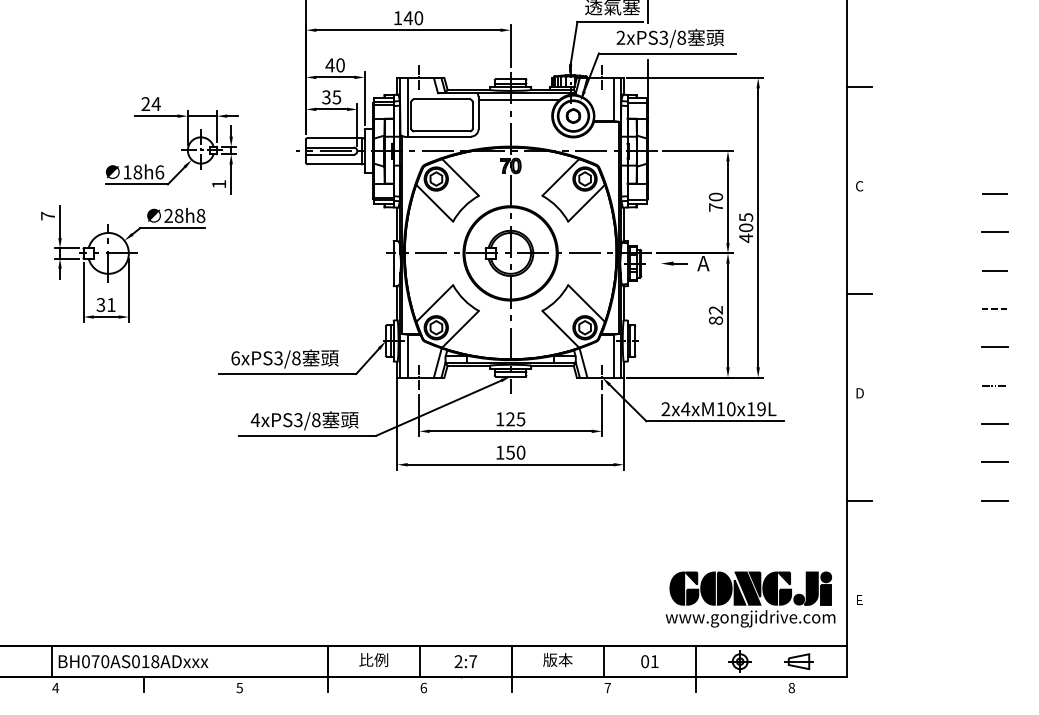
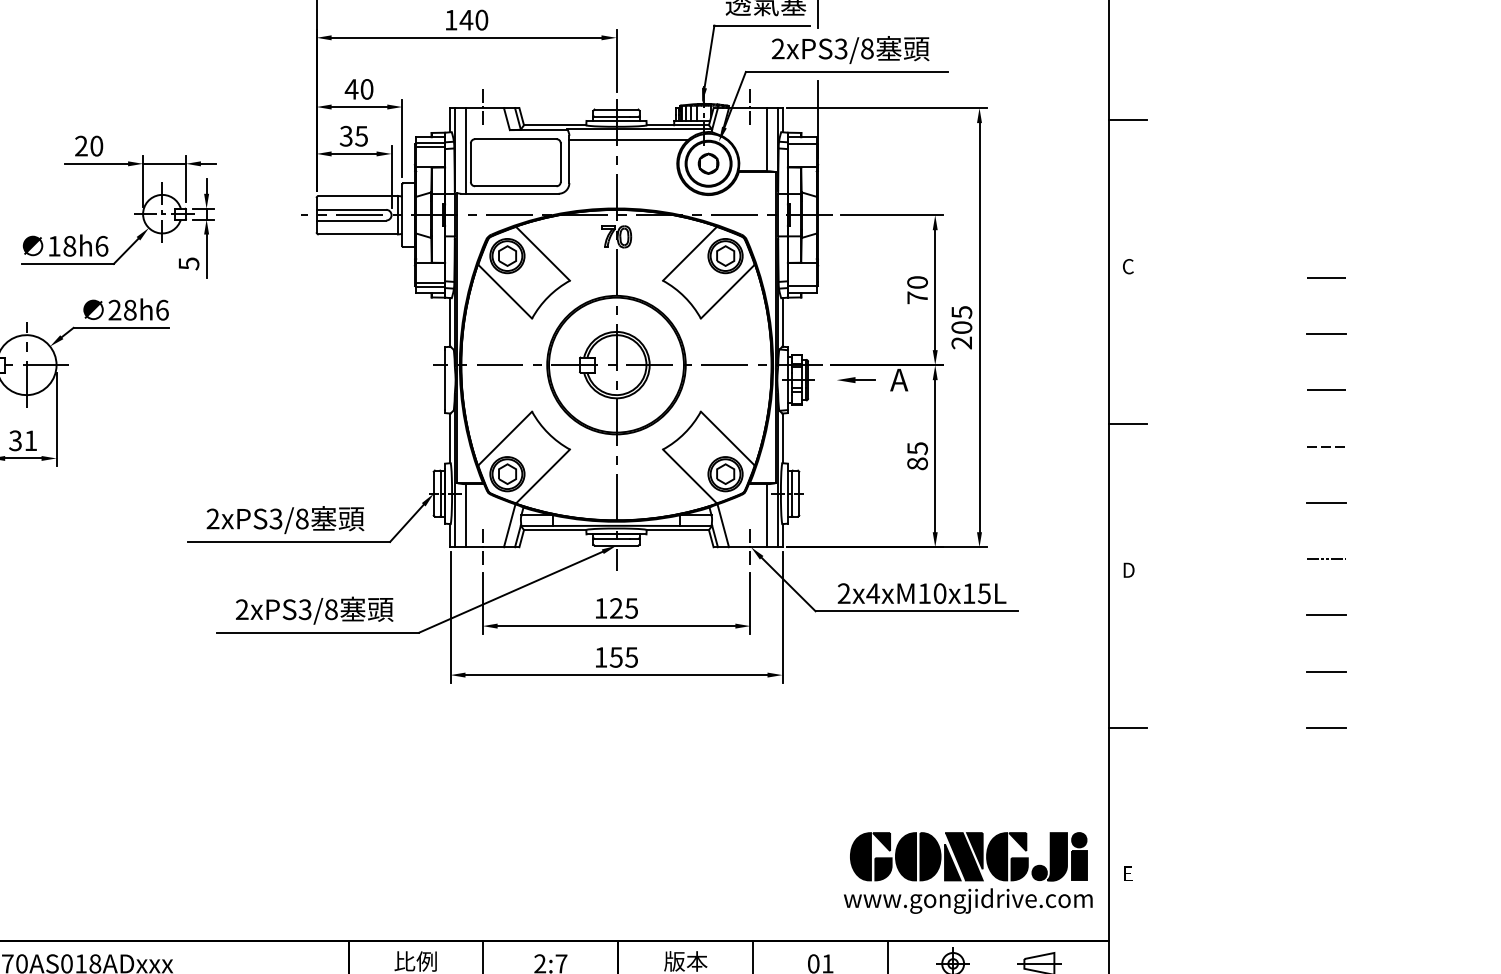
text: (155, 104) -> (95, 146), 24 -> 20
text: (219, 184) -> (189, 264), 1 -> 5
text: (200, 215) -> (161, 309), 28h8 -> 28h6
text: (745, 238) -> (960, 343), 405 -> 205
text: (715, 310) -> (916, 448), 82 -> 85
text: (235, 358) -> (212, 519), 6xPS3/8 -> 2xPS3/8
text: (761, 409) -> (984, 594), 2x4xM10x19L -> 2x4xM10x15L
text: (255, 419) -> (242, 608), 4xPS3/8 -> 2xPS3/8
text: (520, 452) -> (630, 657), 150 -> 155

